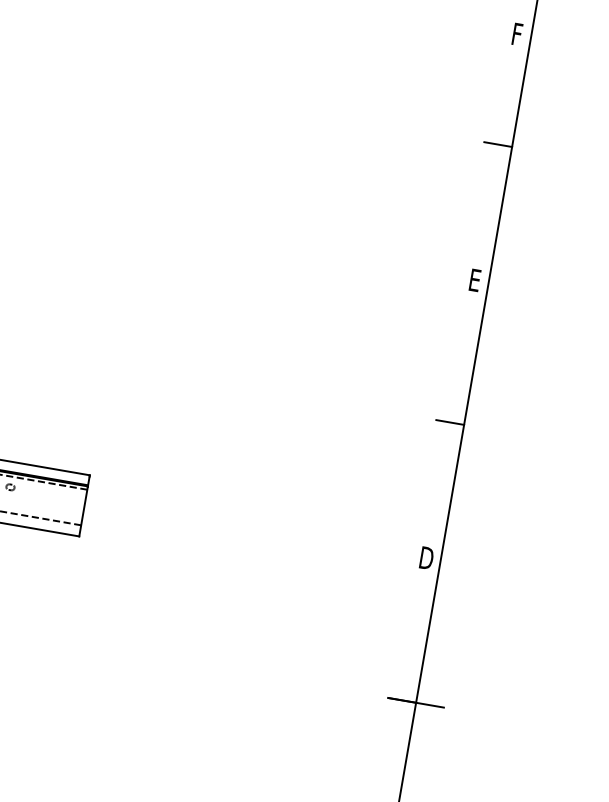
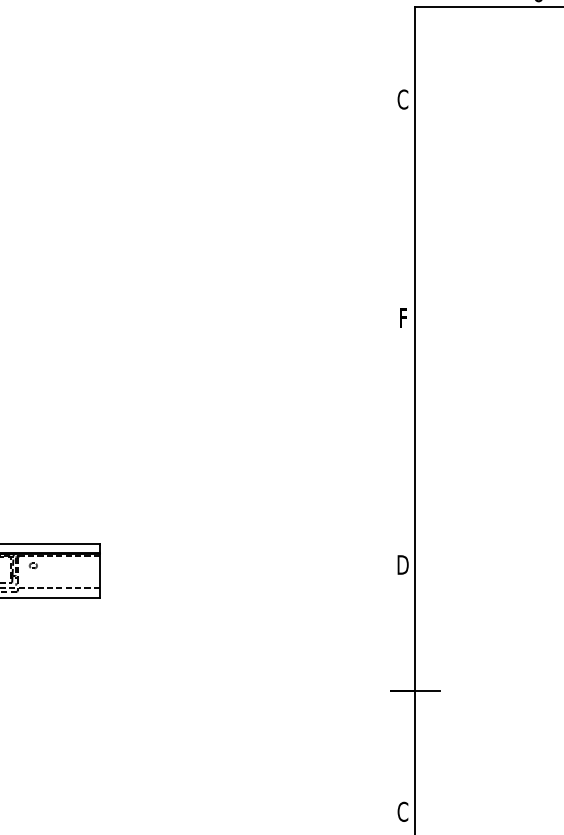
text: (516, 34) -> (402, 99), F -> C
line: (497, 144) -> (402, 197), removed
text: (475, 279) -> (403, 317), E -> F
line: (449, 422) -> (402, 444), removed

